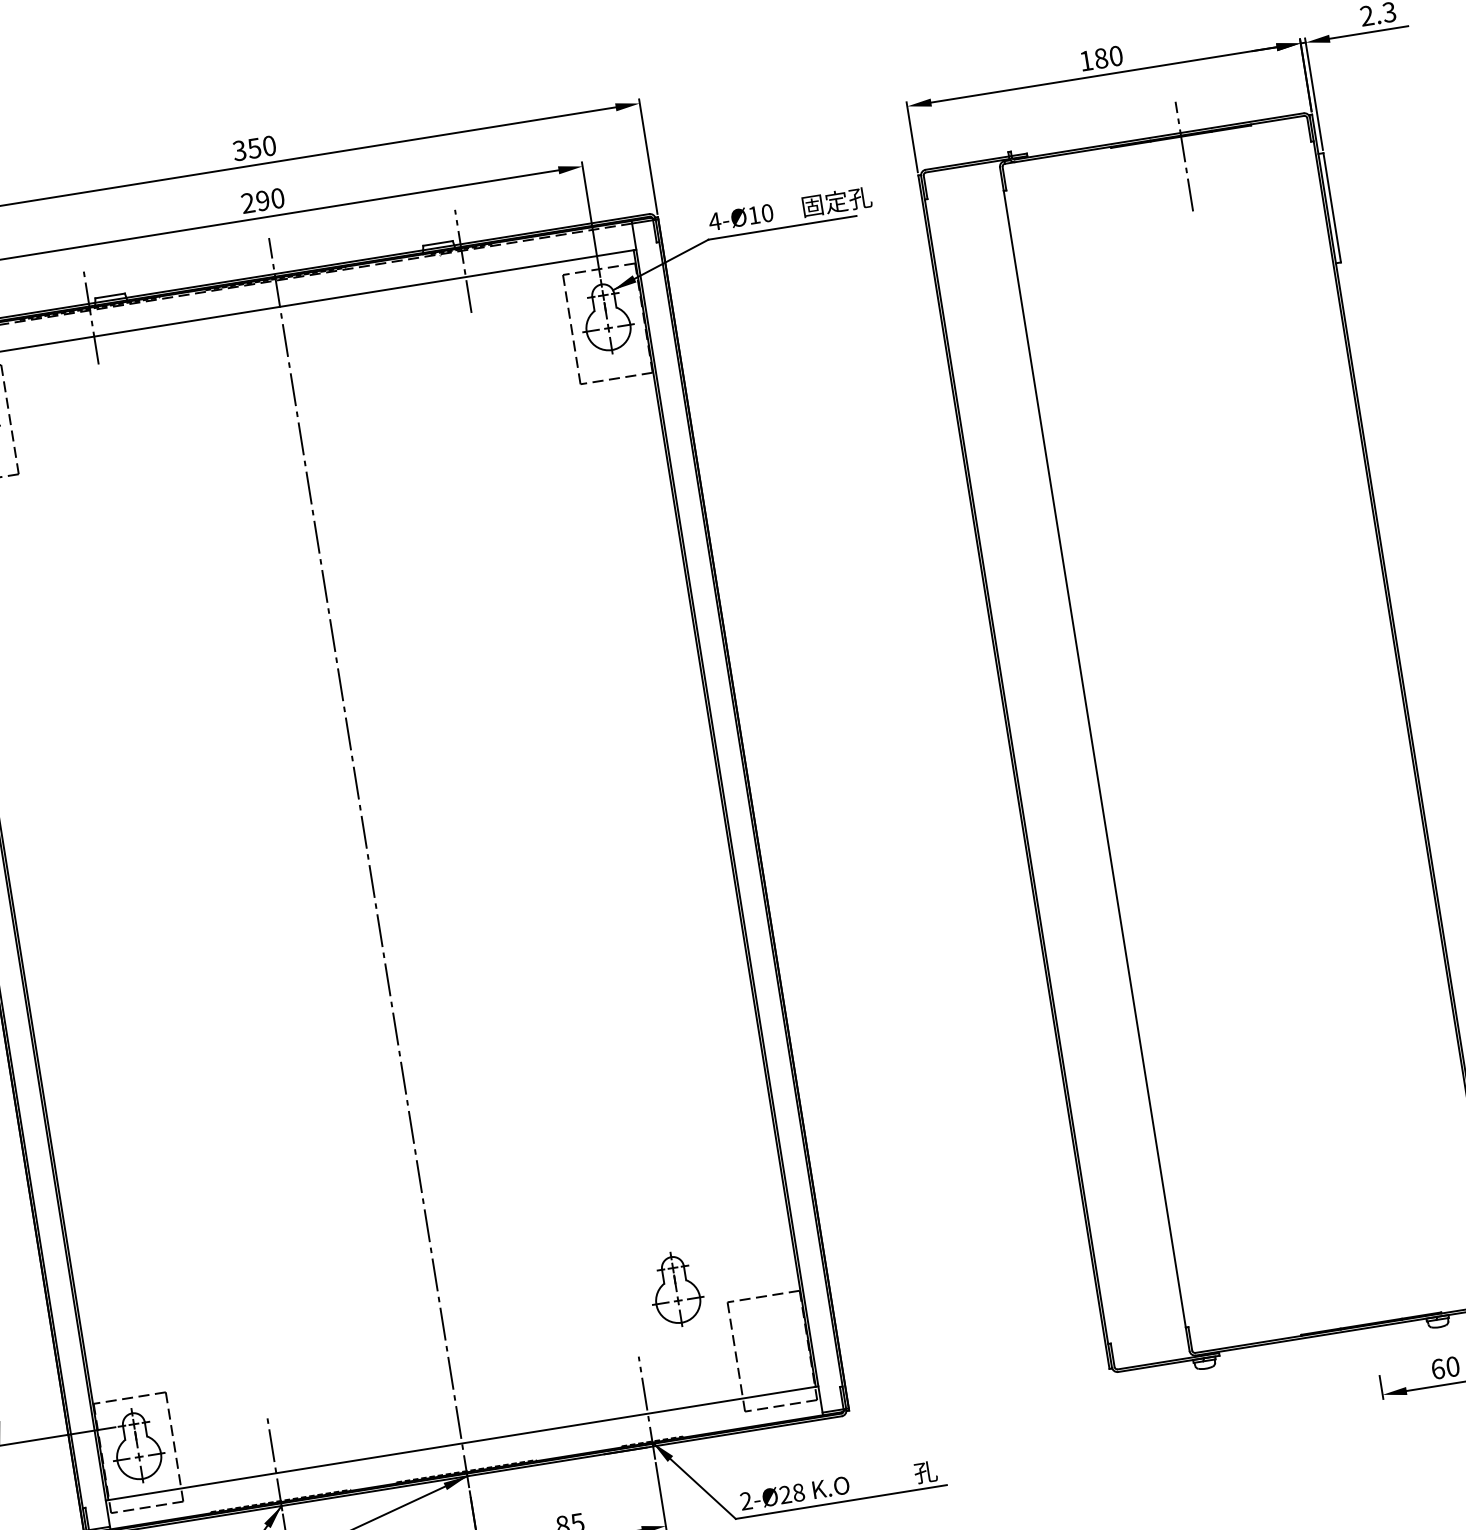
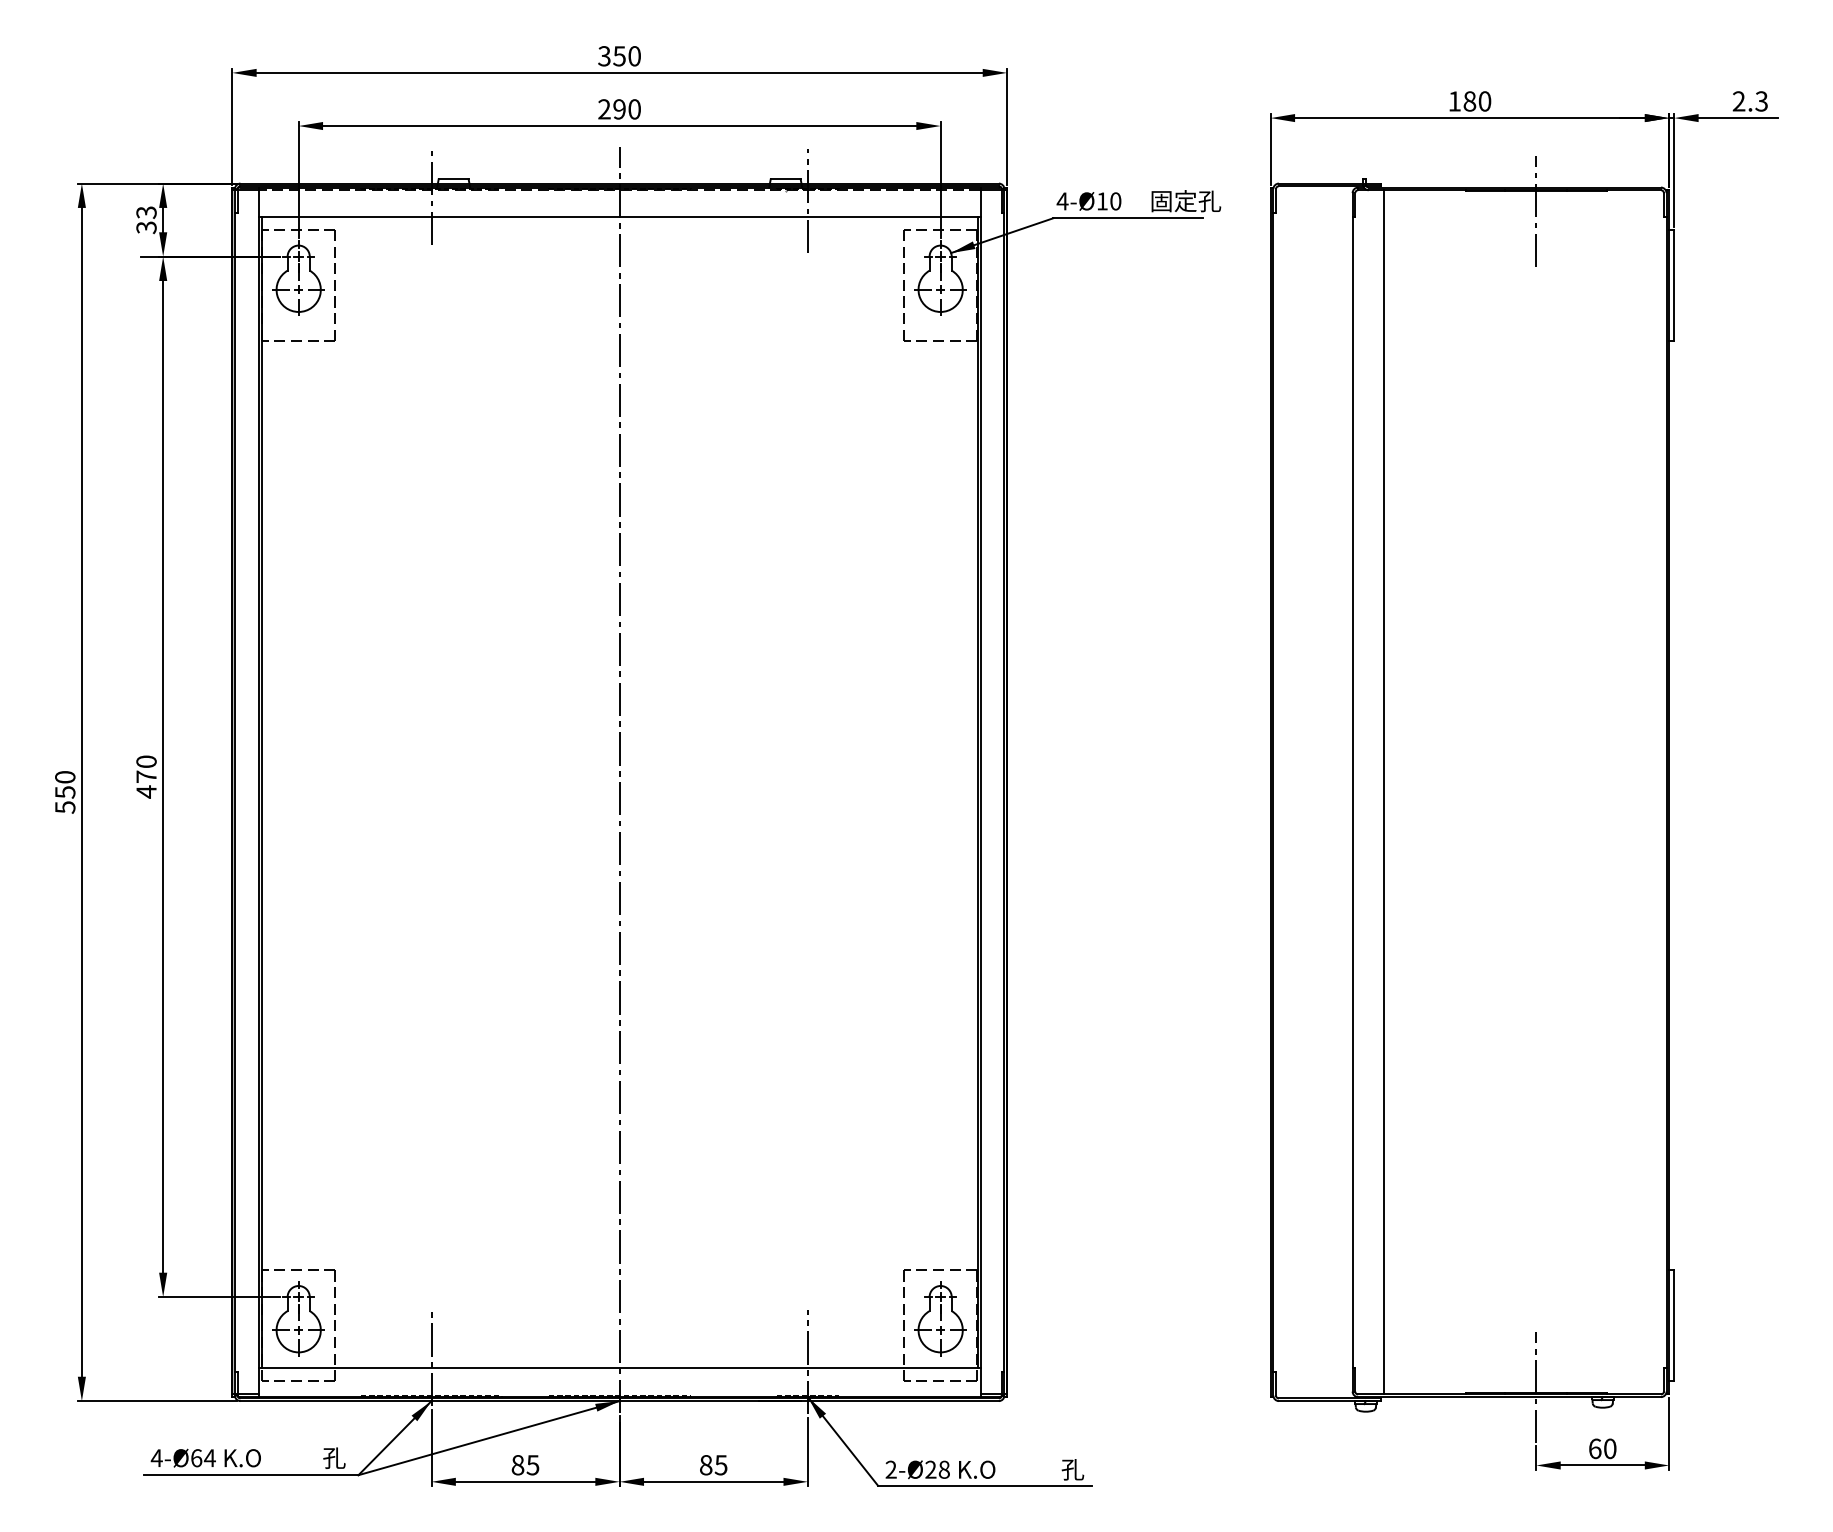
line: (1126, 754) -> (1384, 792), added
part: (676, 1289) -> (940, 1318), moved
line: (1370, 1317) -> (1536, 1387), added

